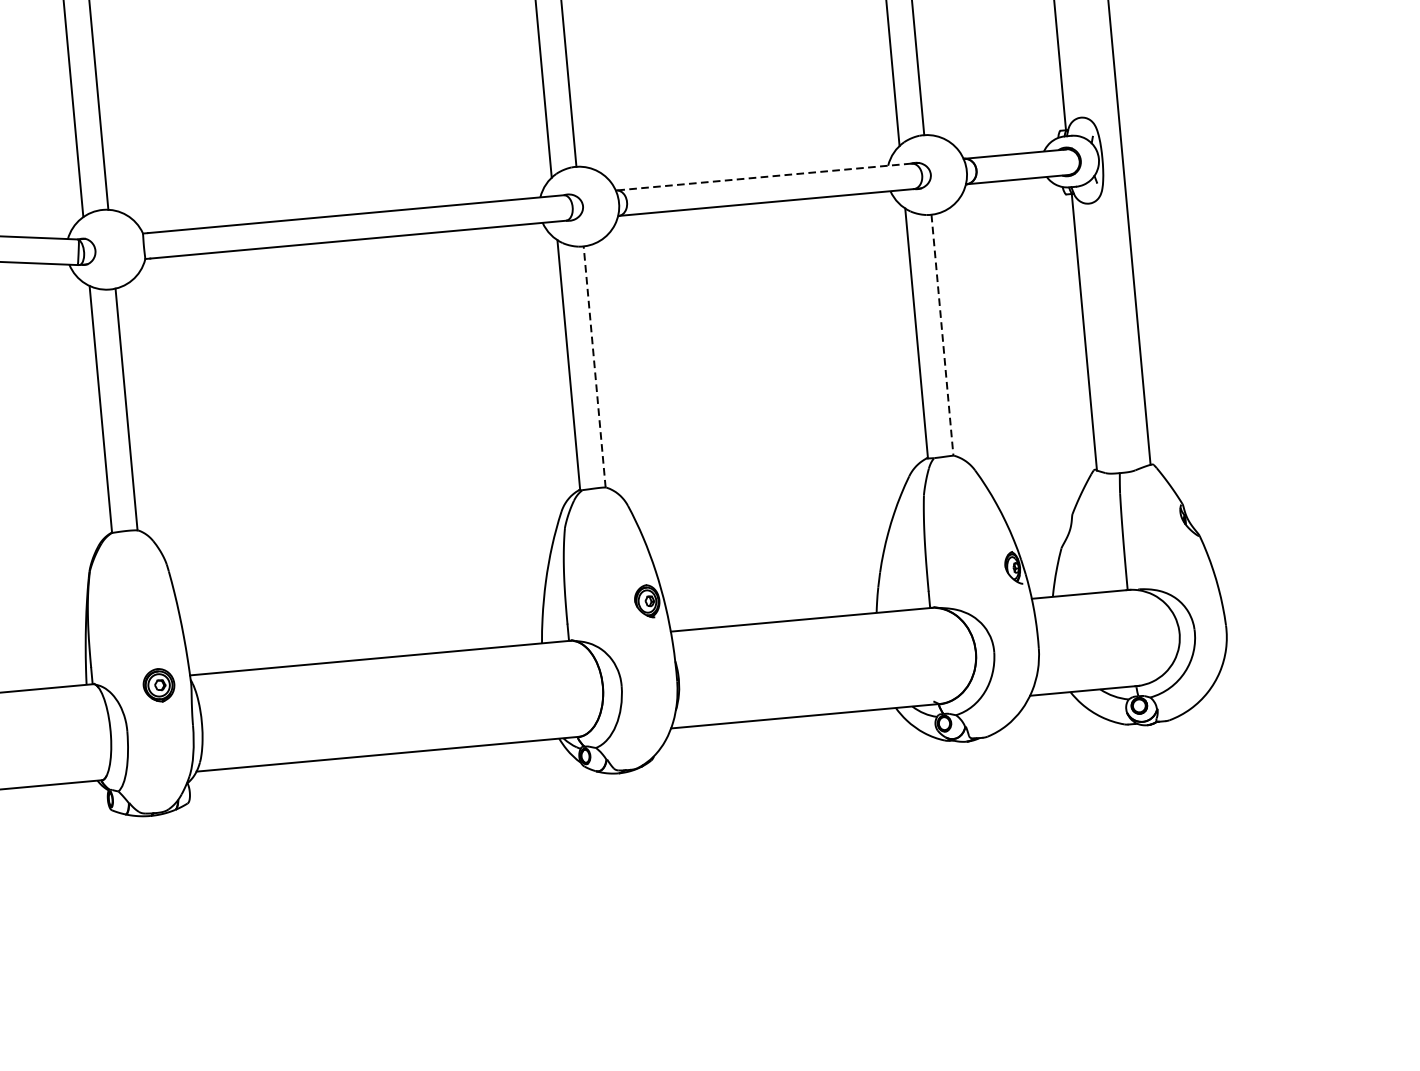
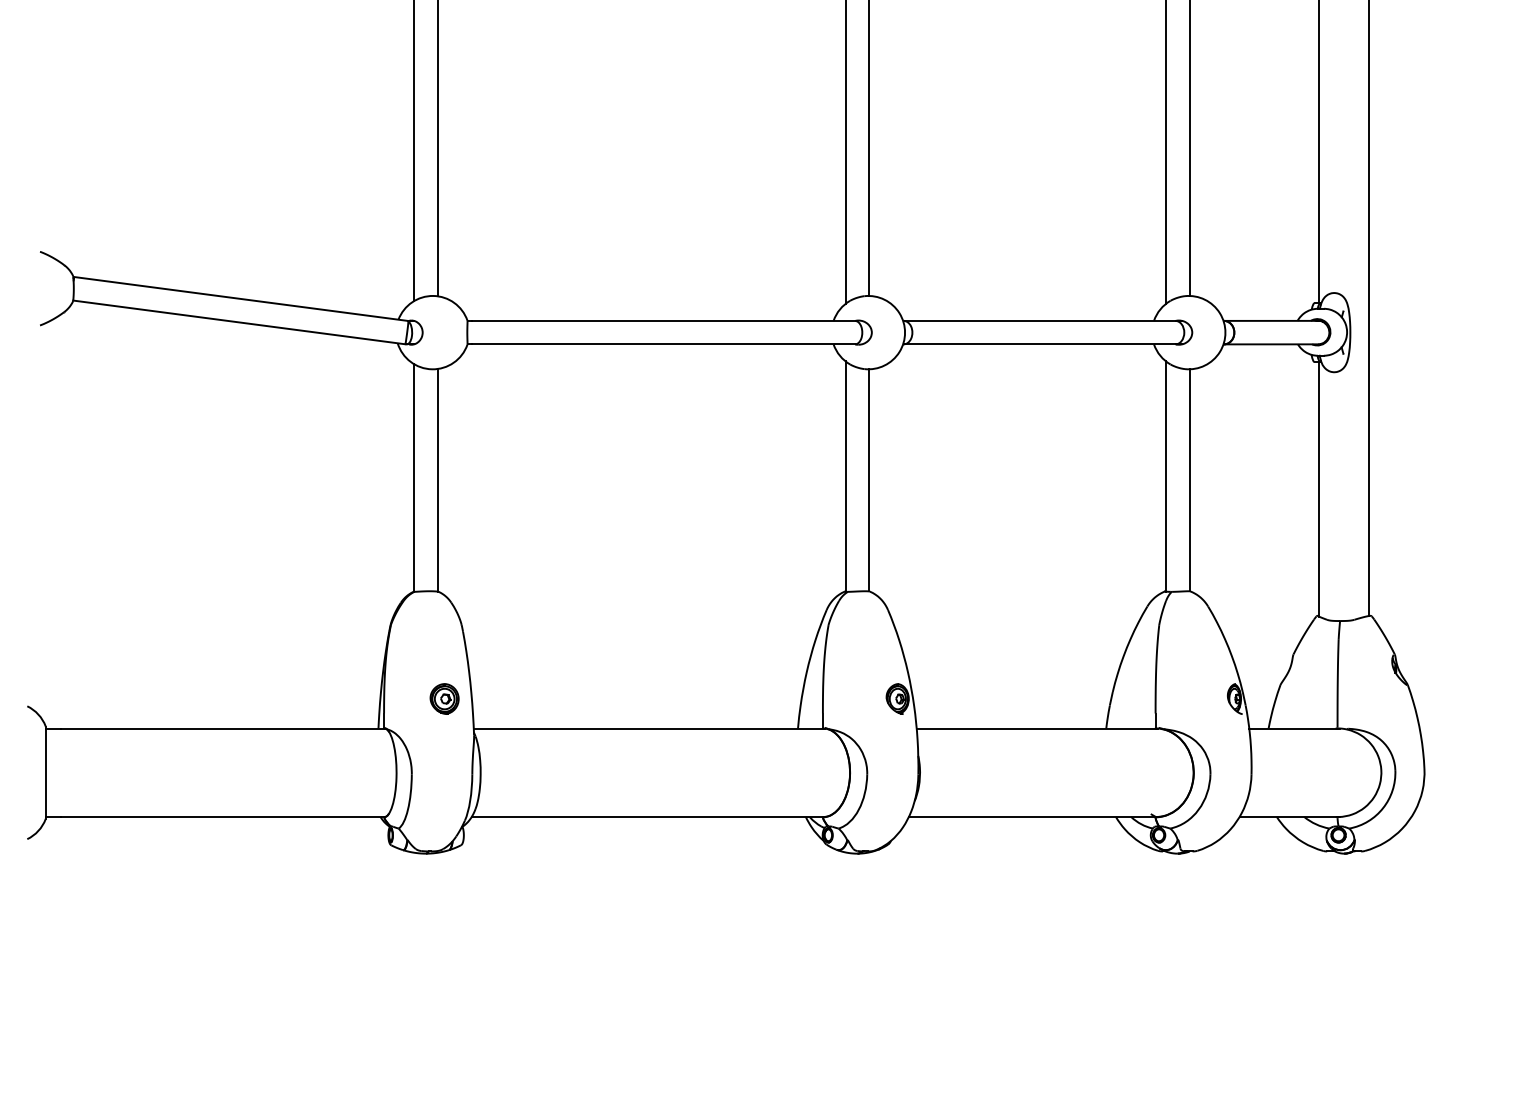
line: (763, 176) -> (1039, 320), dashed -> solid
line: (942, 335) -> (1189, 480), dashed -> solid
line: (595, 365) -> (869, 479), dashed -> solid
part: (158, 684) -> (444, 698), moved

